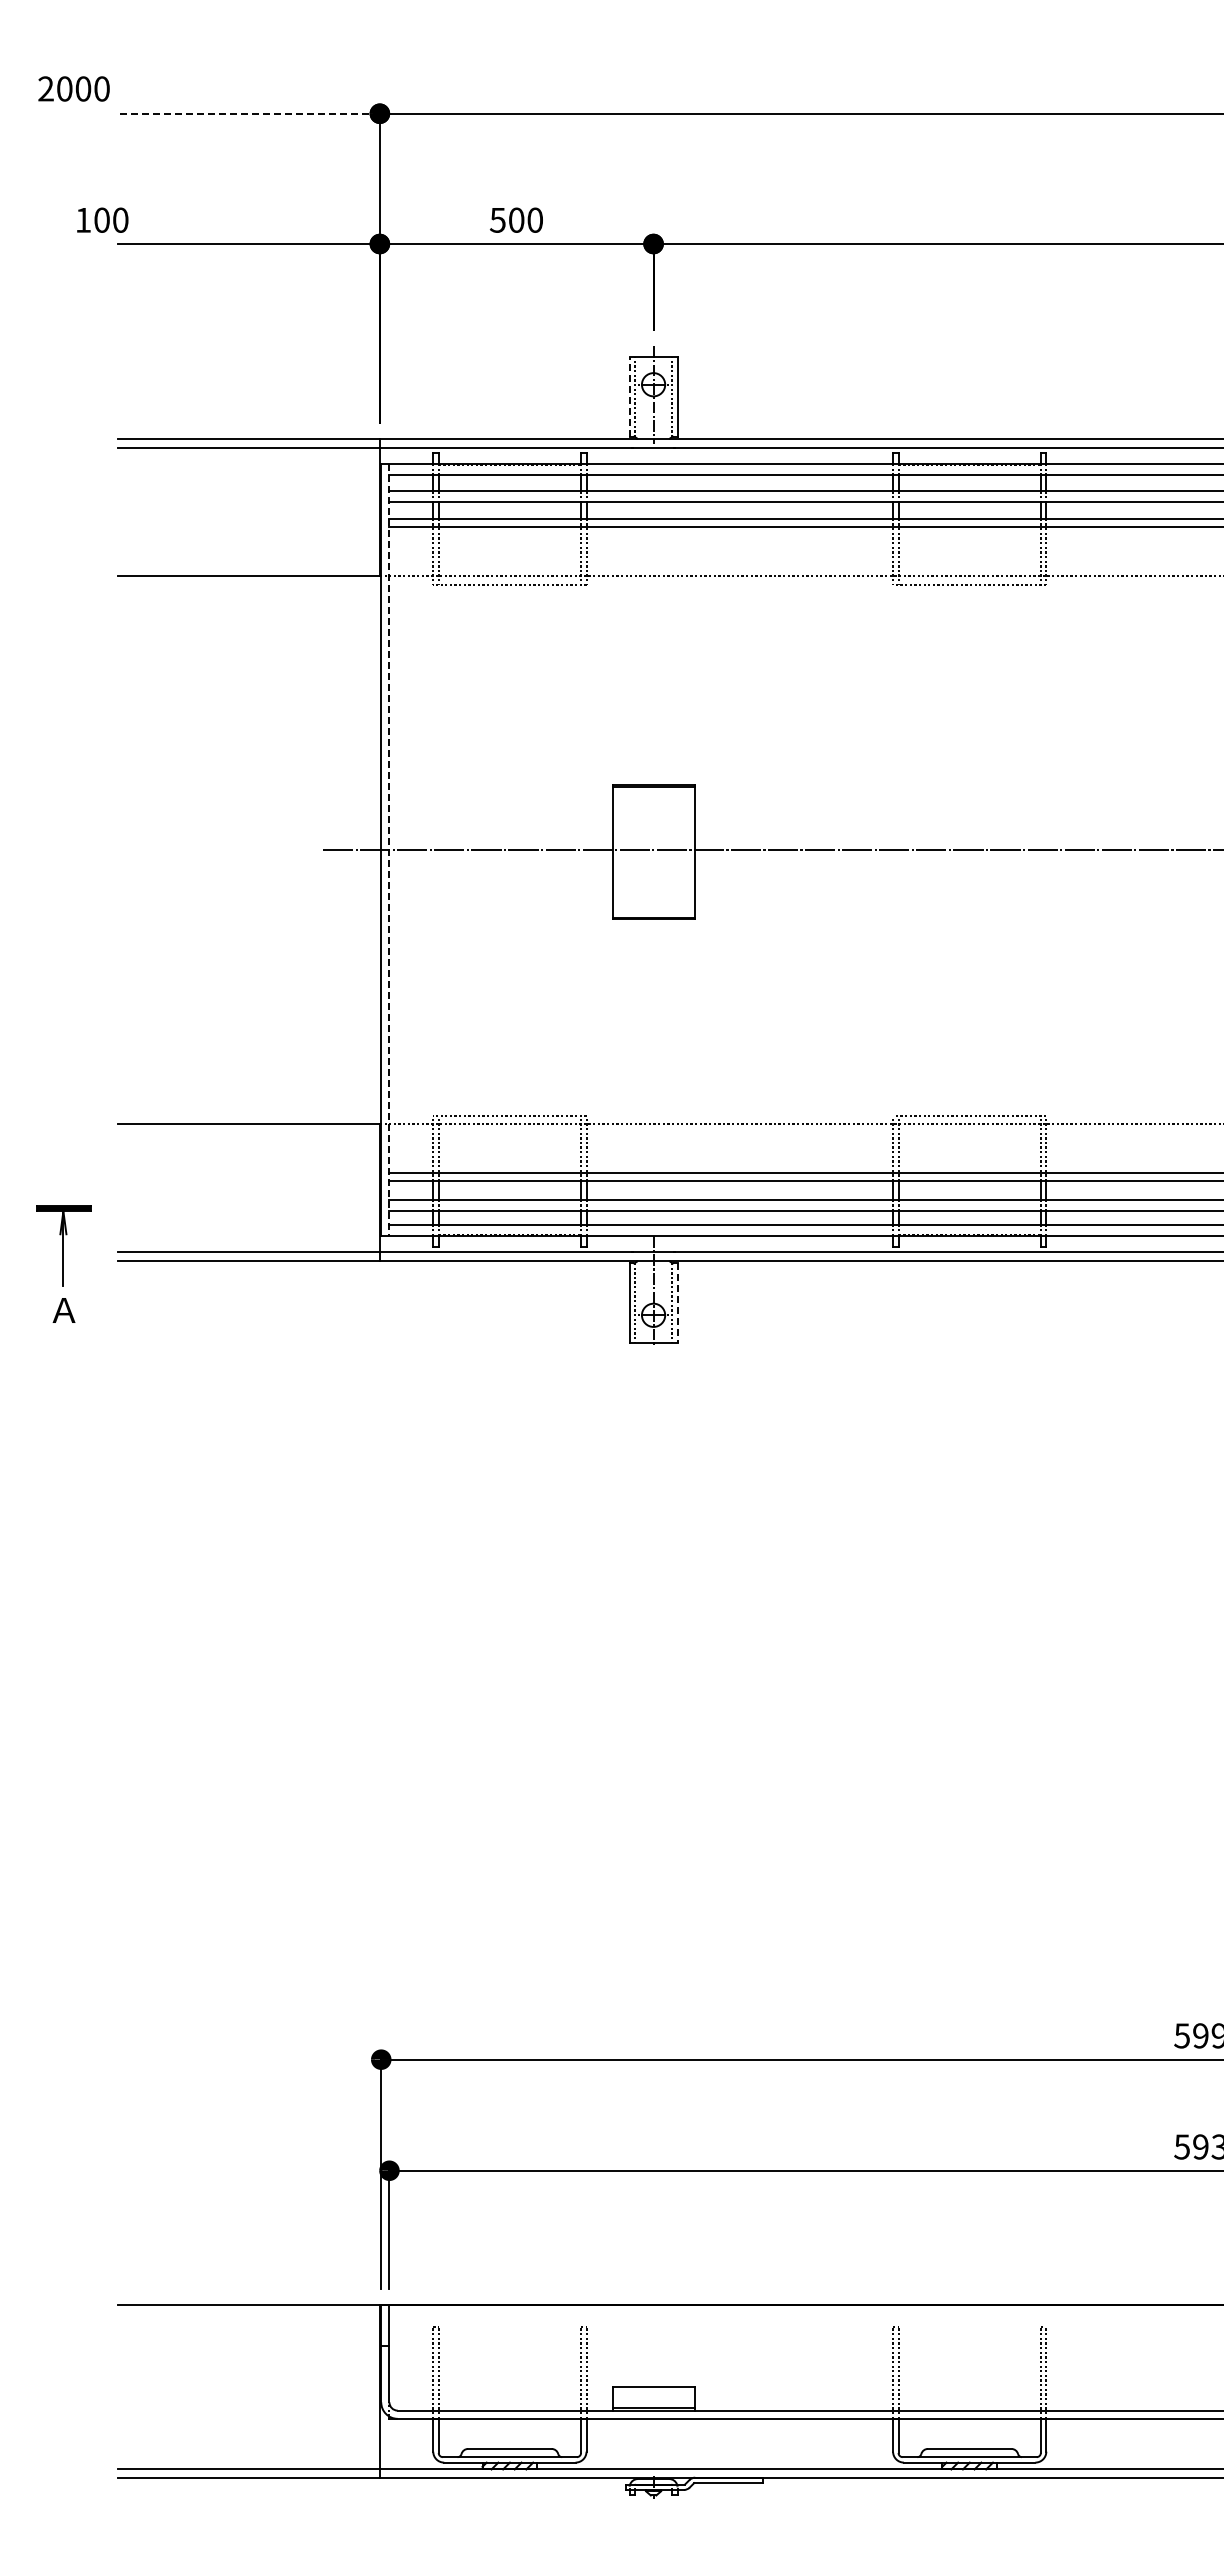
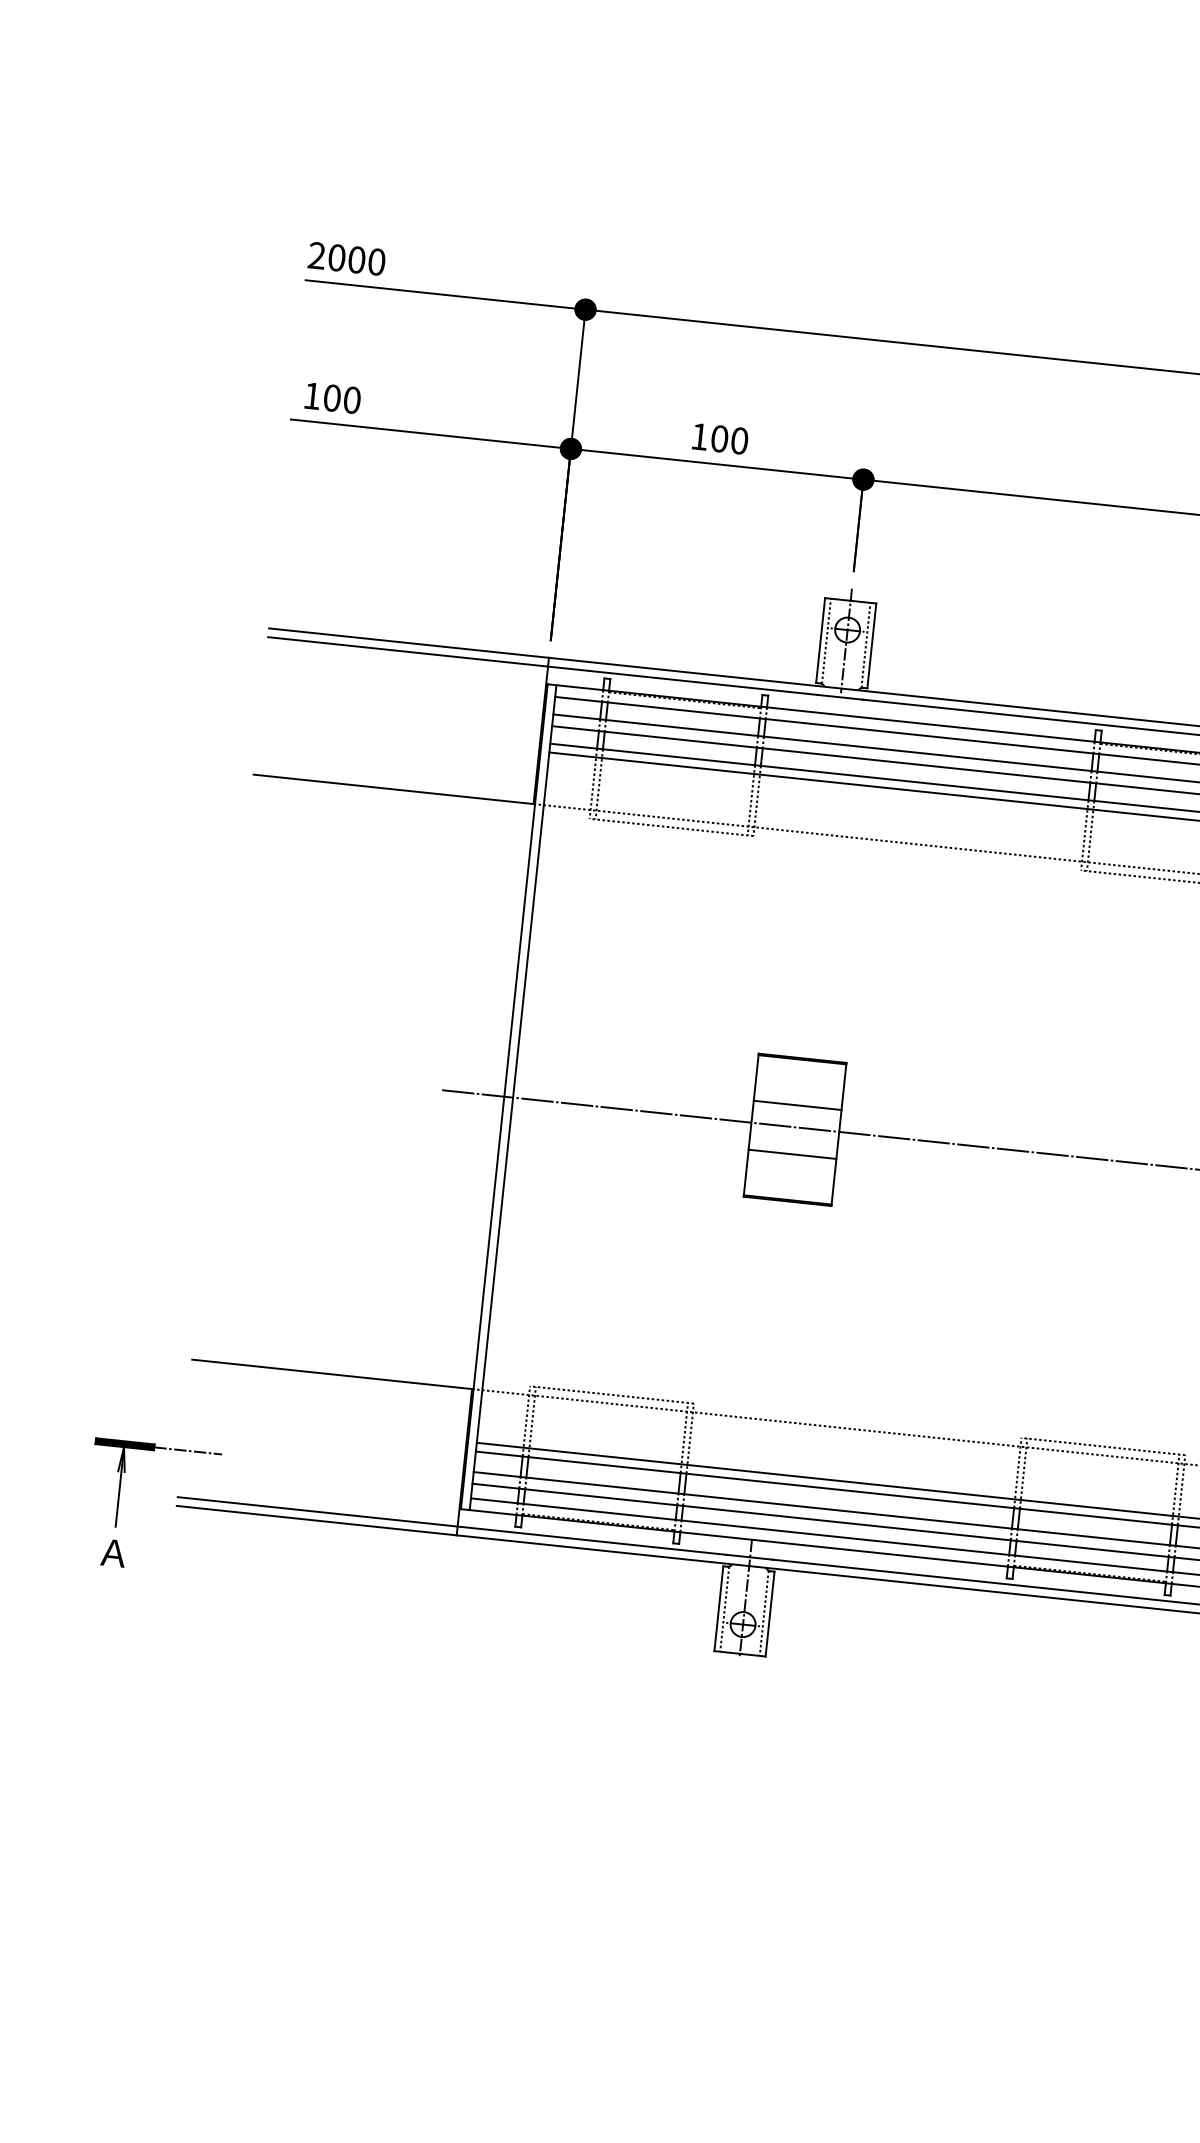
text: (73, 88) -> (346, 258), moved
line: (248, 113) -> (445, 294), dashed -> solid
text: (102, 219) -> (332, 397), moved
text: (497, 220) -> (699, 436), 500 -> 100
line: (629, 397) -> (820, 640), dashed -> solid
line: (653, 829) -> (797, 1105), added
line: (389, 850) -> (513, 1098), dashed -> solid
line: (653, 875) -> (792, 1154), added
line: (122, 1208) -> (187, 1450), added
line: (677, 1303) -> (769, 1614), dashed -> solid

